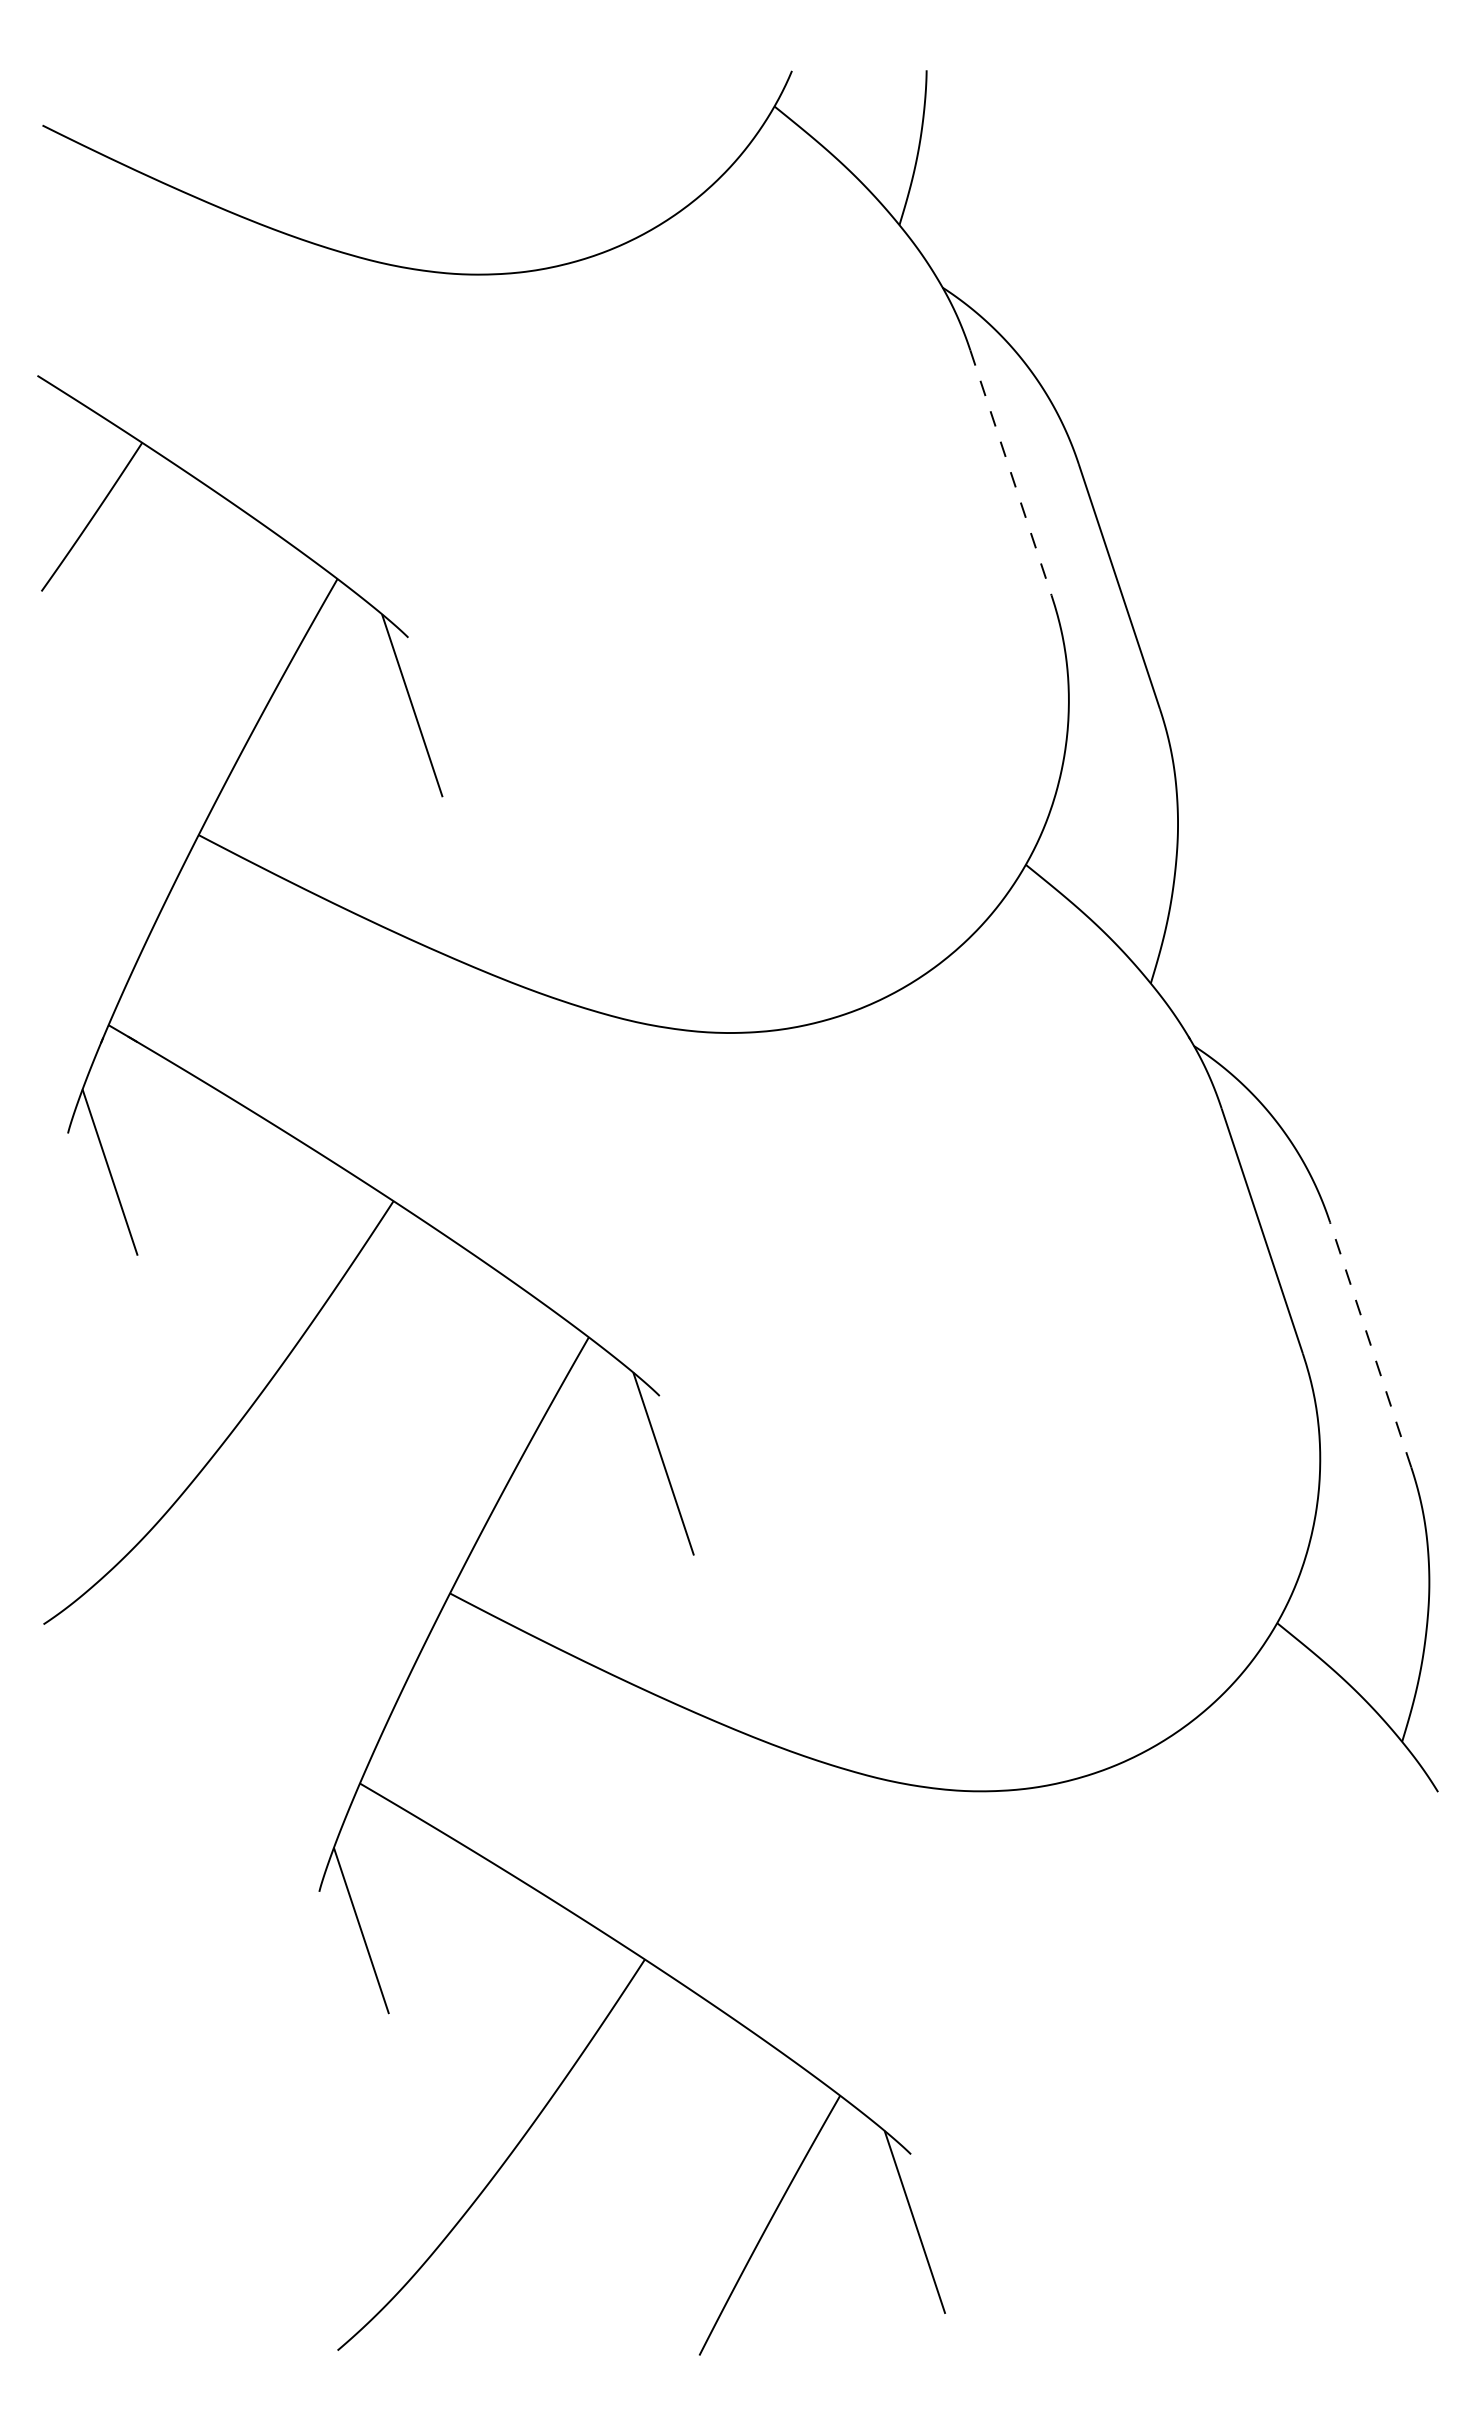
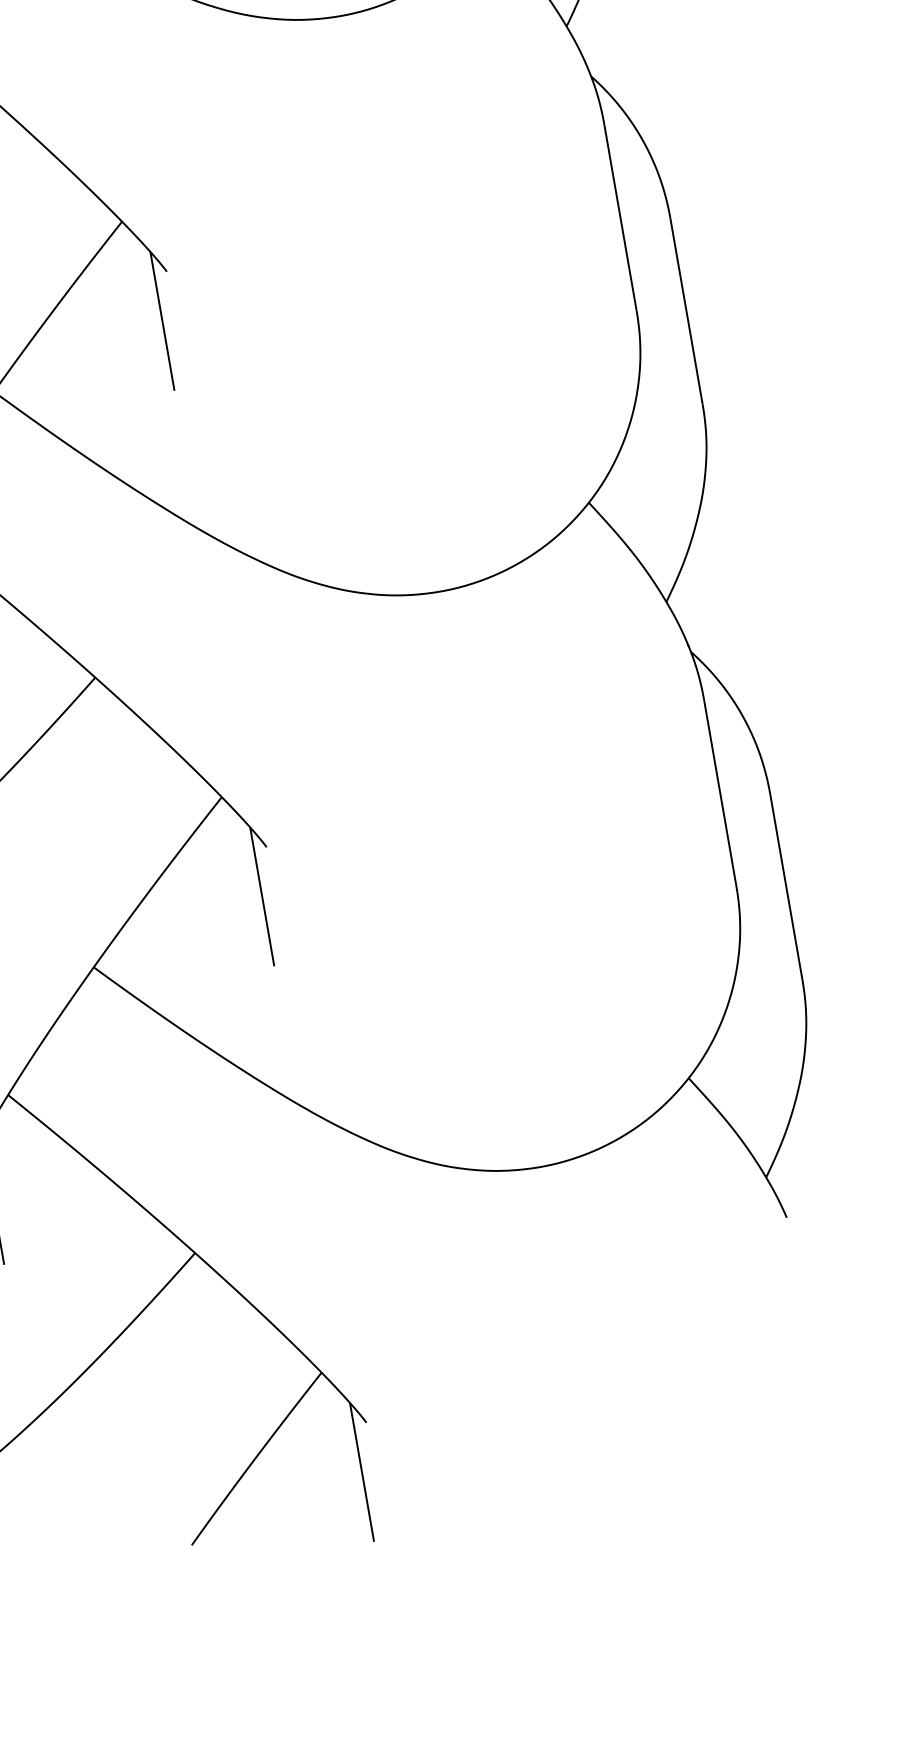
line: (1011, 473) -> (620, 218), dashed -> solid
line: (1370, 1344) -> (786, 886), dashed -> solid

